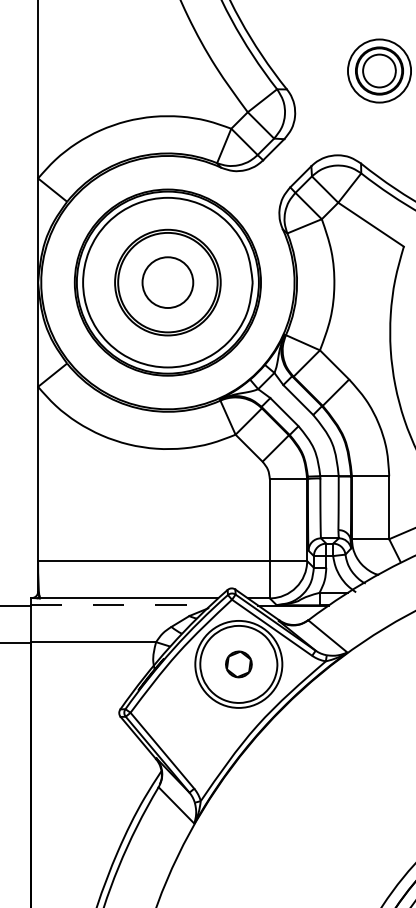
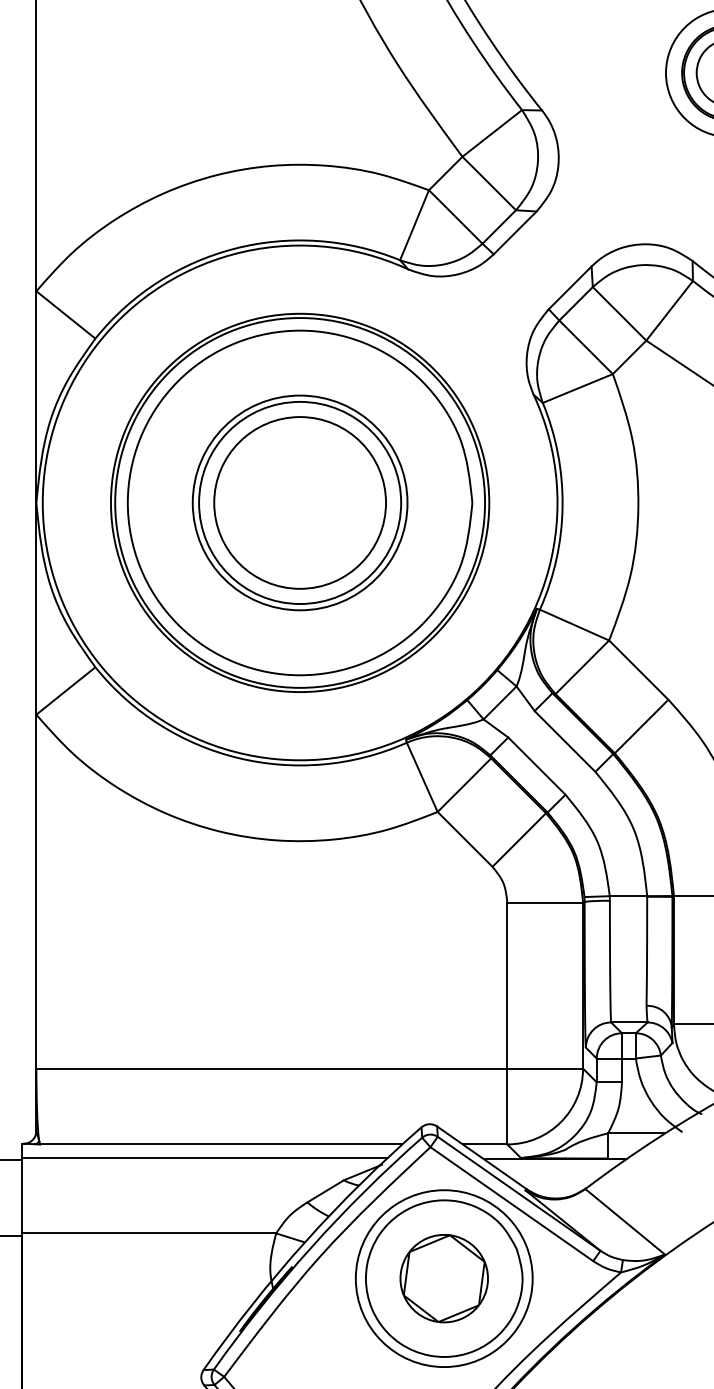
circle: (167, 282) -> (299, 502), size x1.67
line: (121, 604) -> (205, 1156), dashed -> solid
part: (238, 664) -> (443, 1278), size x1.67

